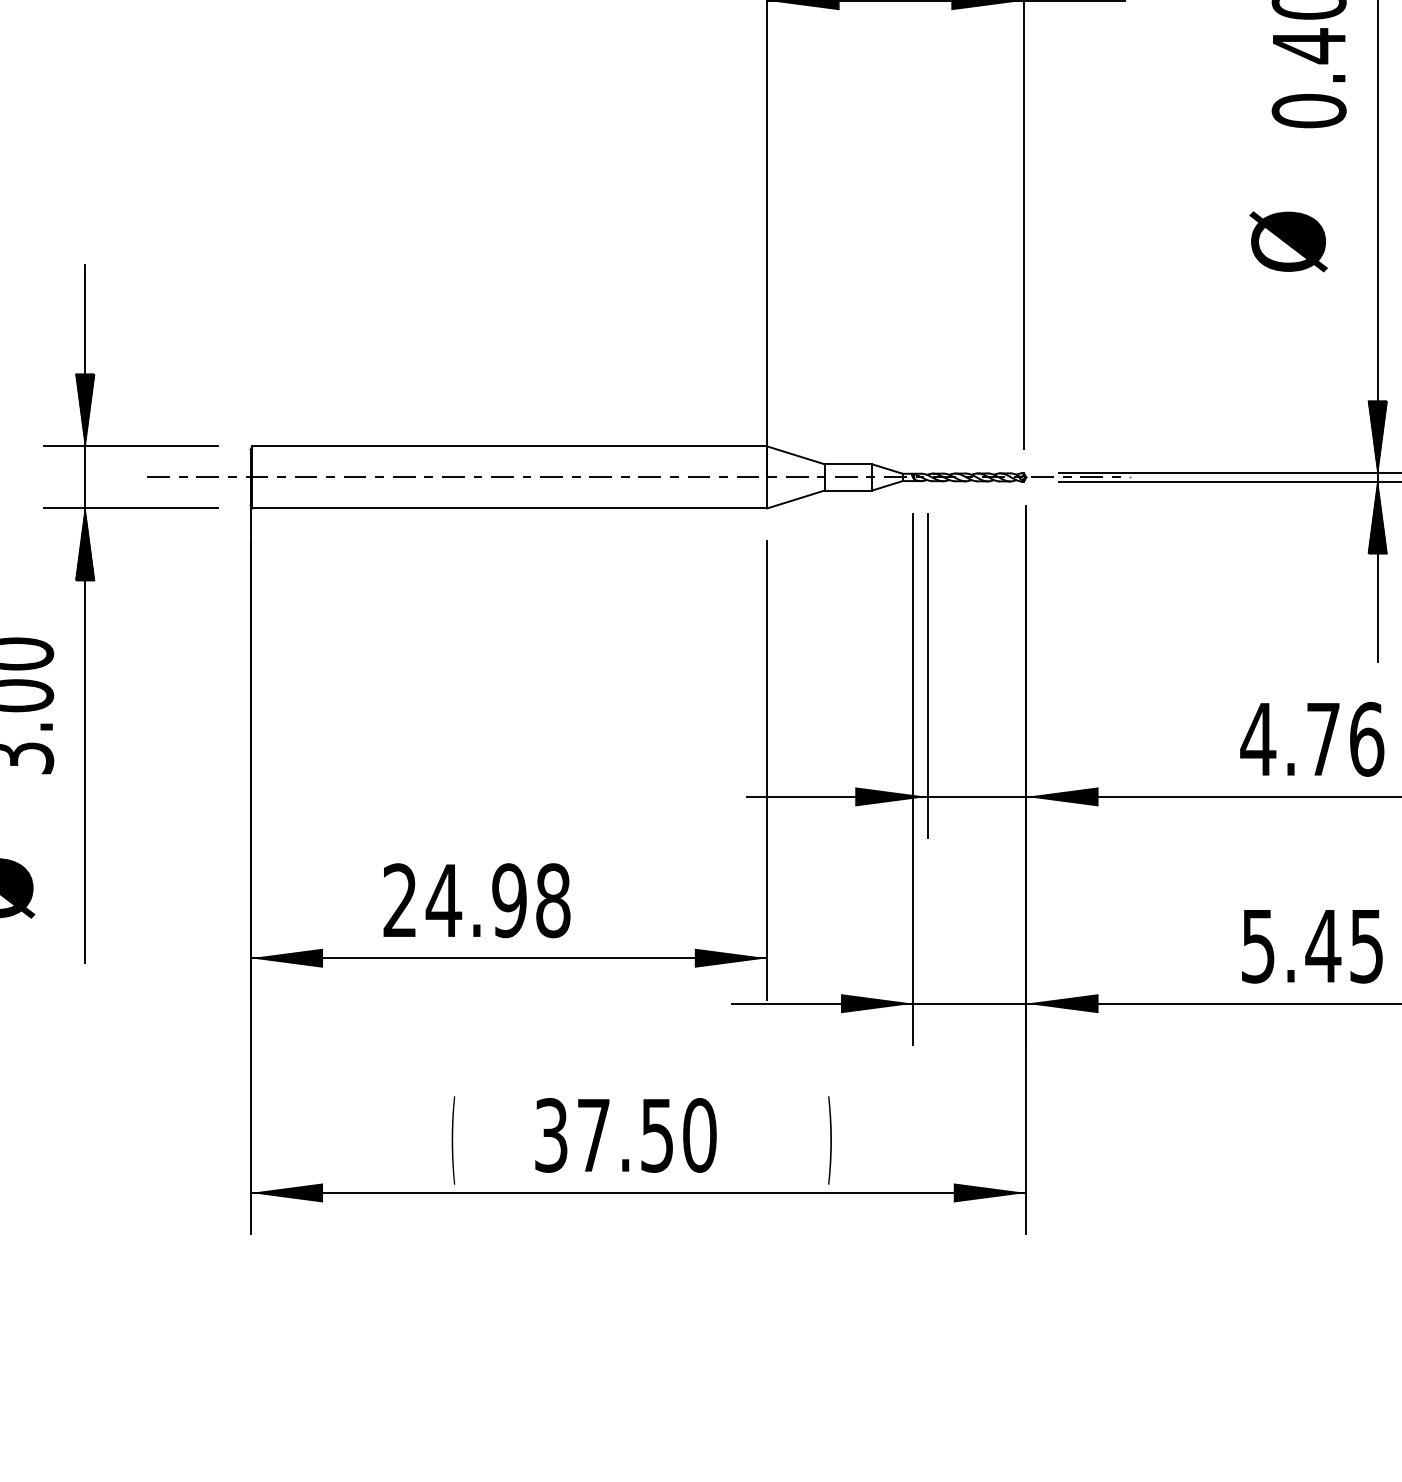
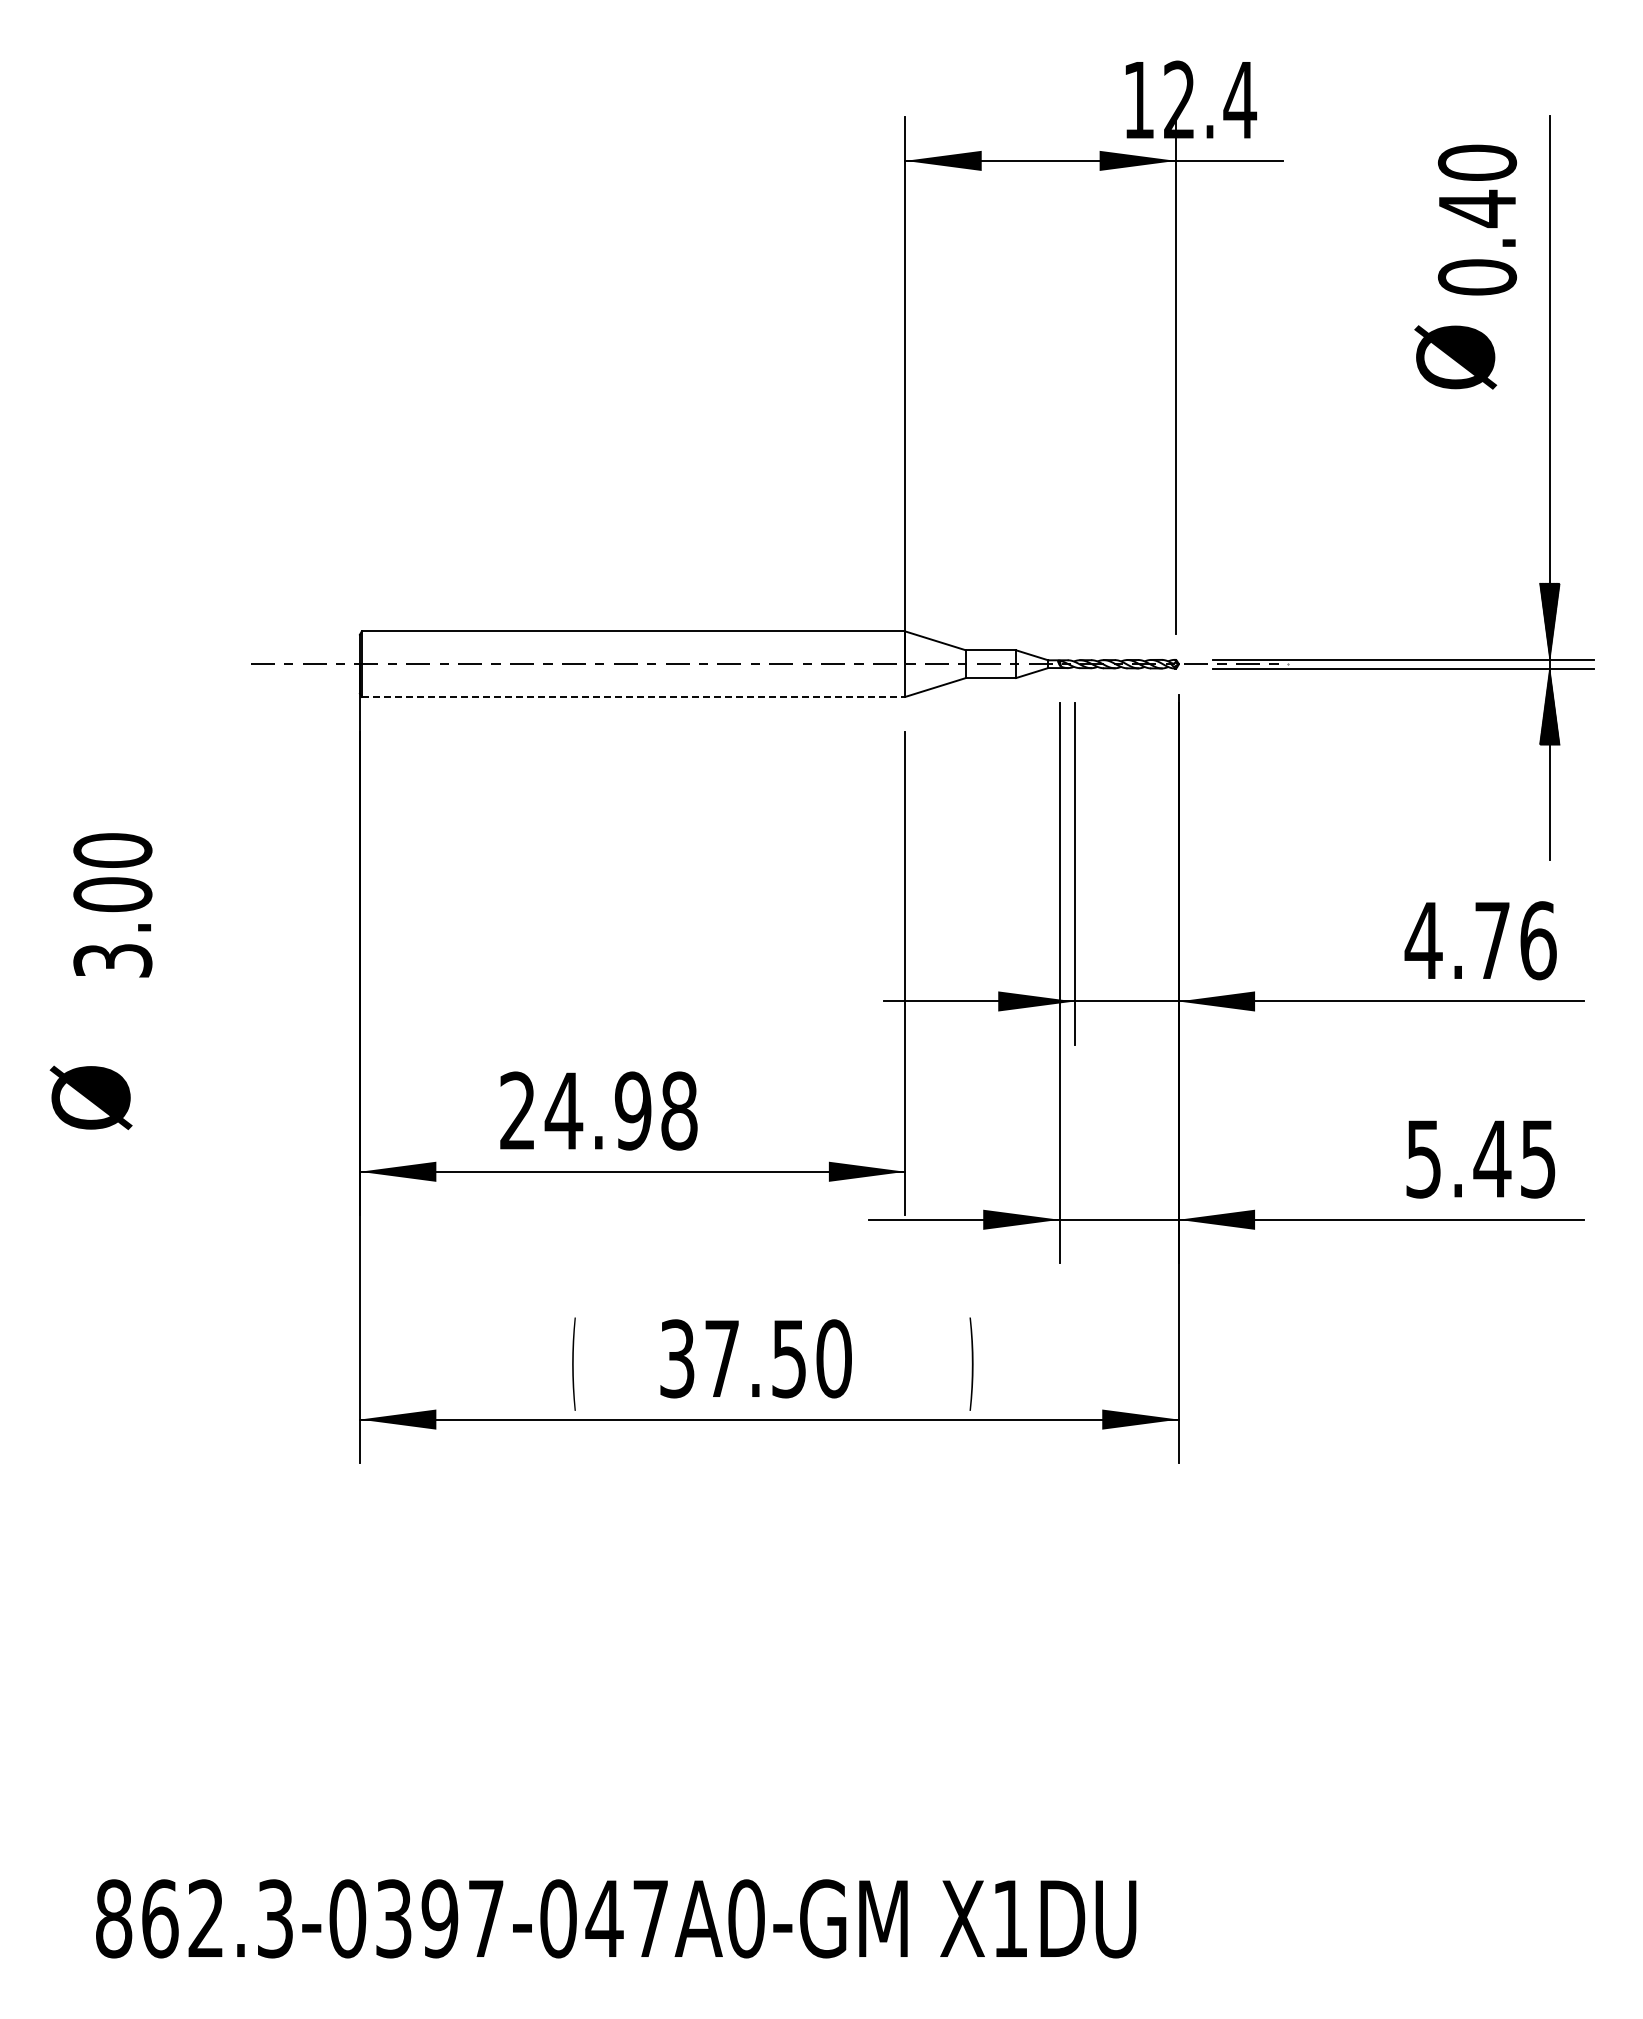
text: (1288, 241) -> (1455, 357), moved
line: (509, 508) -> (633, 696), solid -> dashed
part: (85, 614) -> (185, 808), removed

